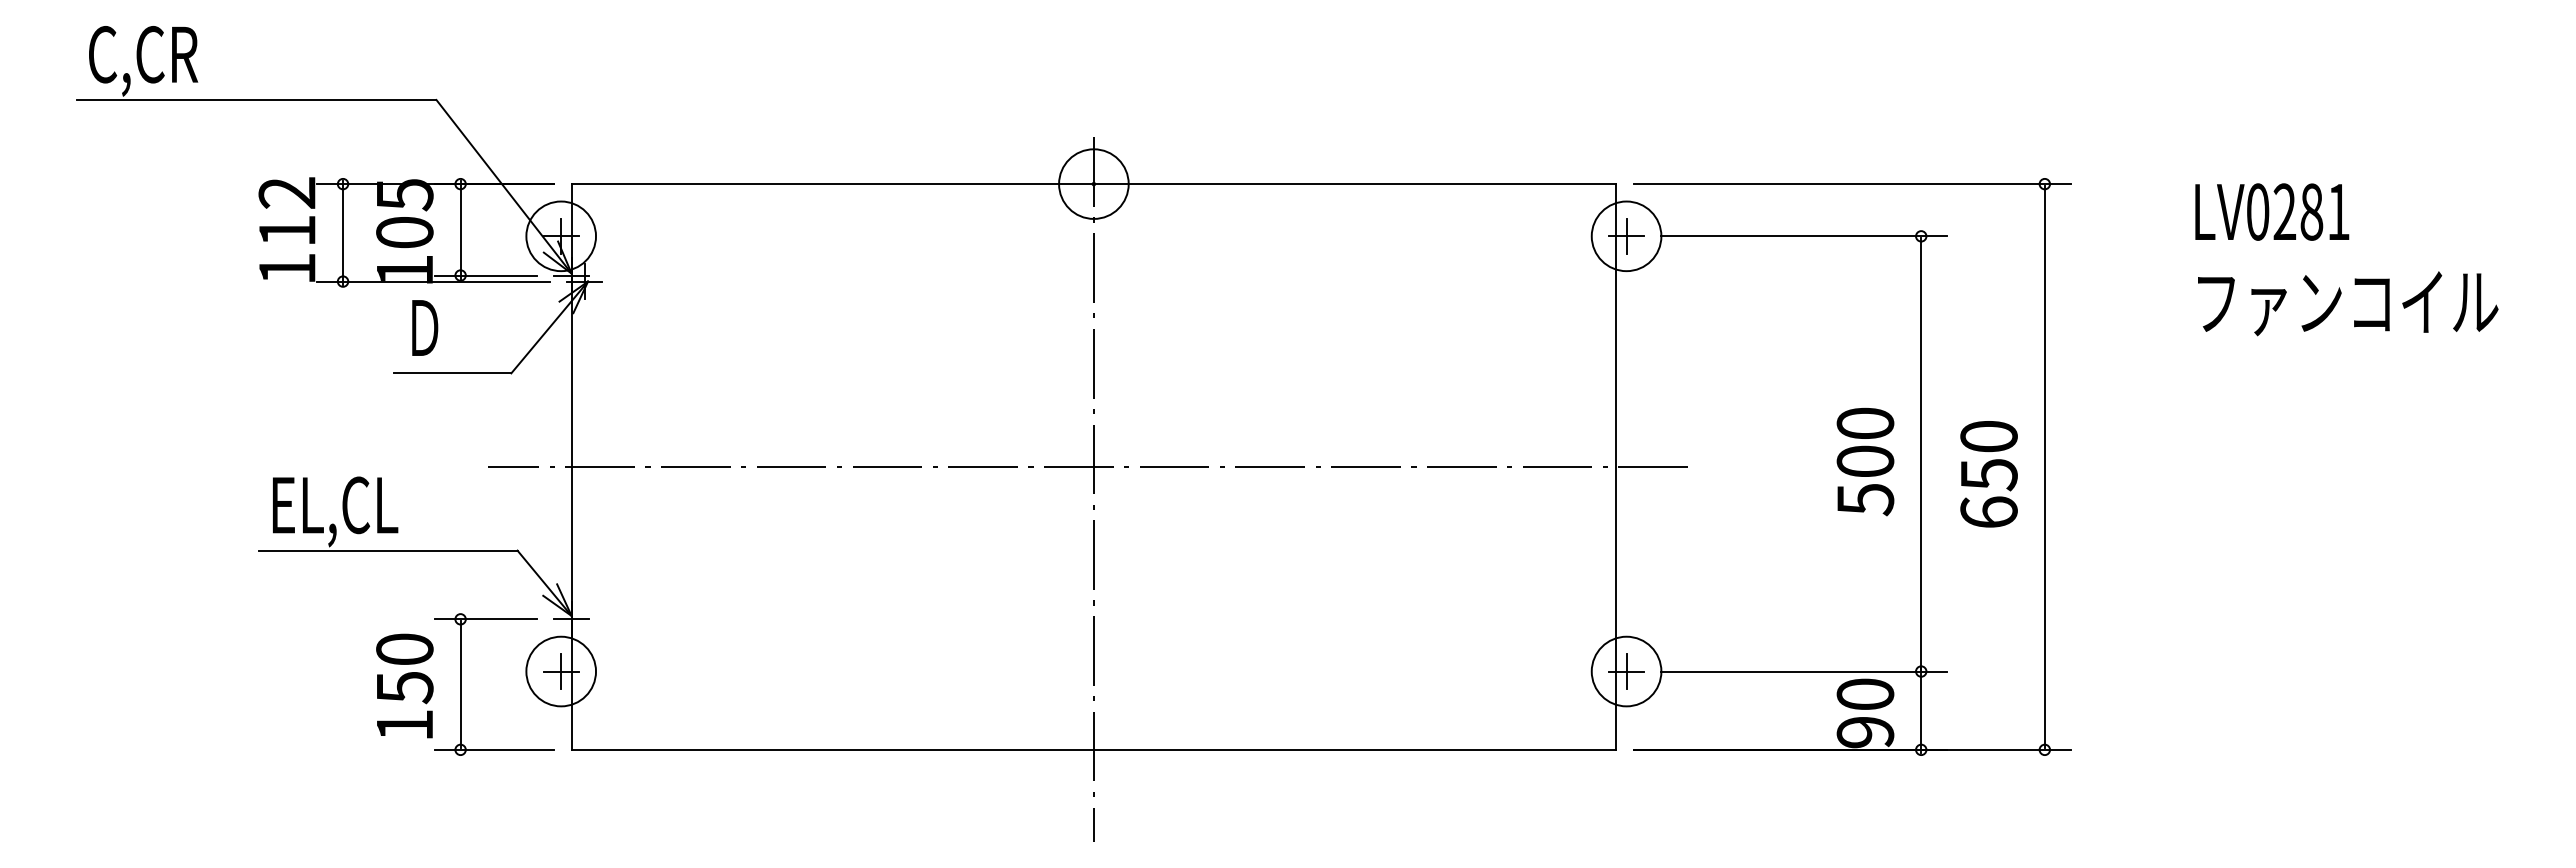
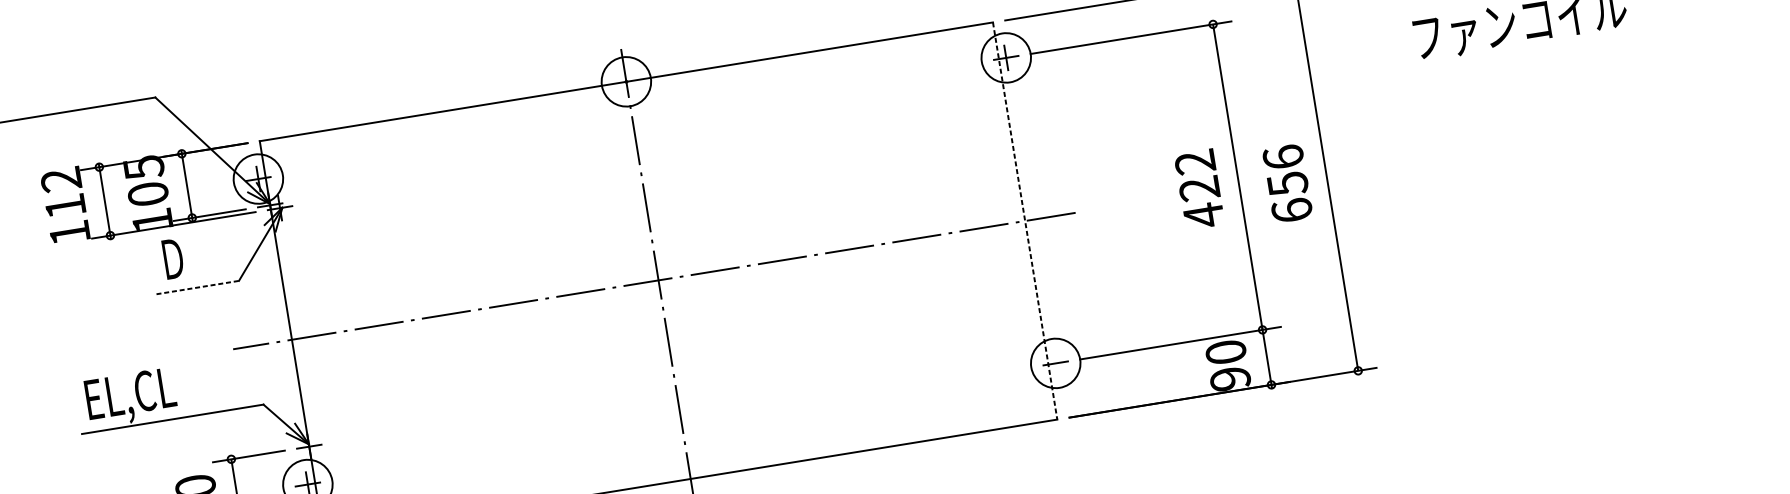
line: (452, 373) -> (197, 287), solid -> dashed
text: (1988, 436) -> (1283, 157), 650 -> 656
text: (1865, 461) -> (1199, 188), 500 -> 422
line: (1616, 467) -> (1025, 221), solid -> dashed
line: (1626, 671) -> (1055, 363), removed

